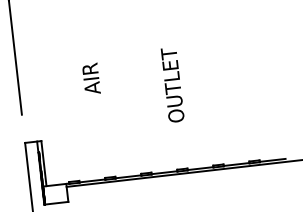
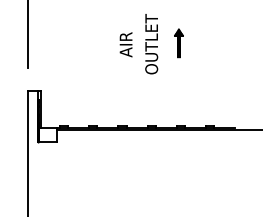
part: (203, 63) -> (178, 43), added
text: (90, 78) -> (125, 44), moved
text: (172, 85) -> (151, 44), moved

